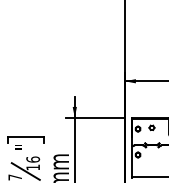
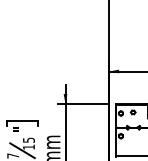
text: (32, 158) -> (28, 139), 16 -> 15

